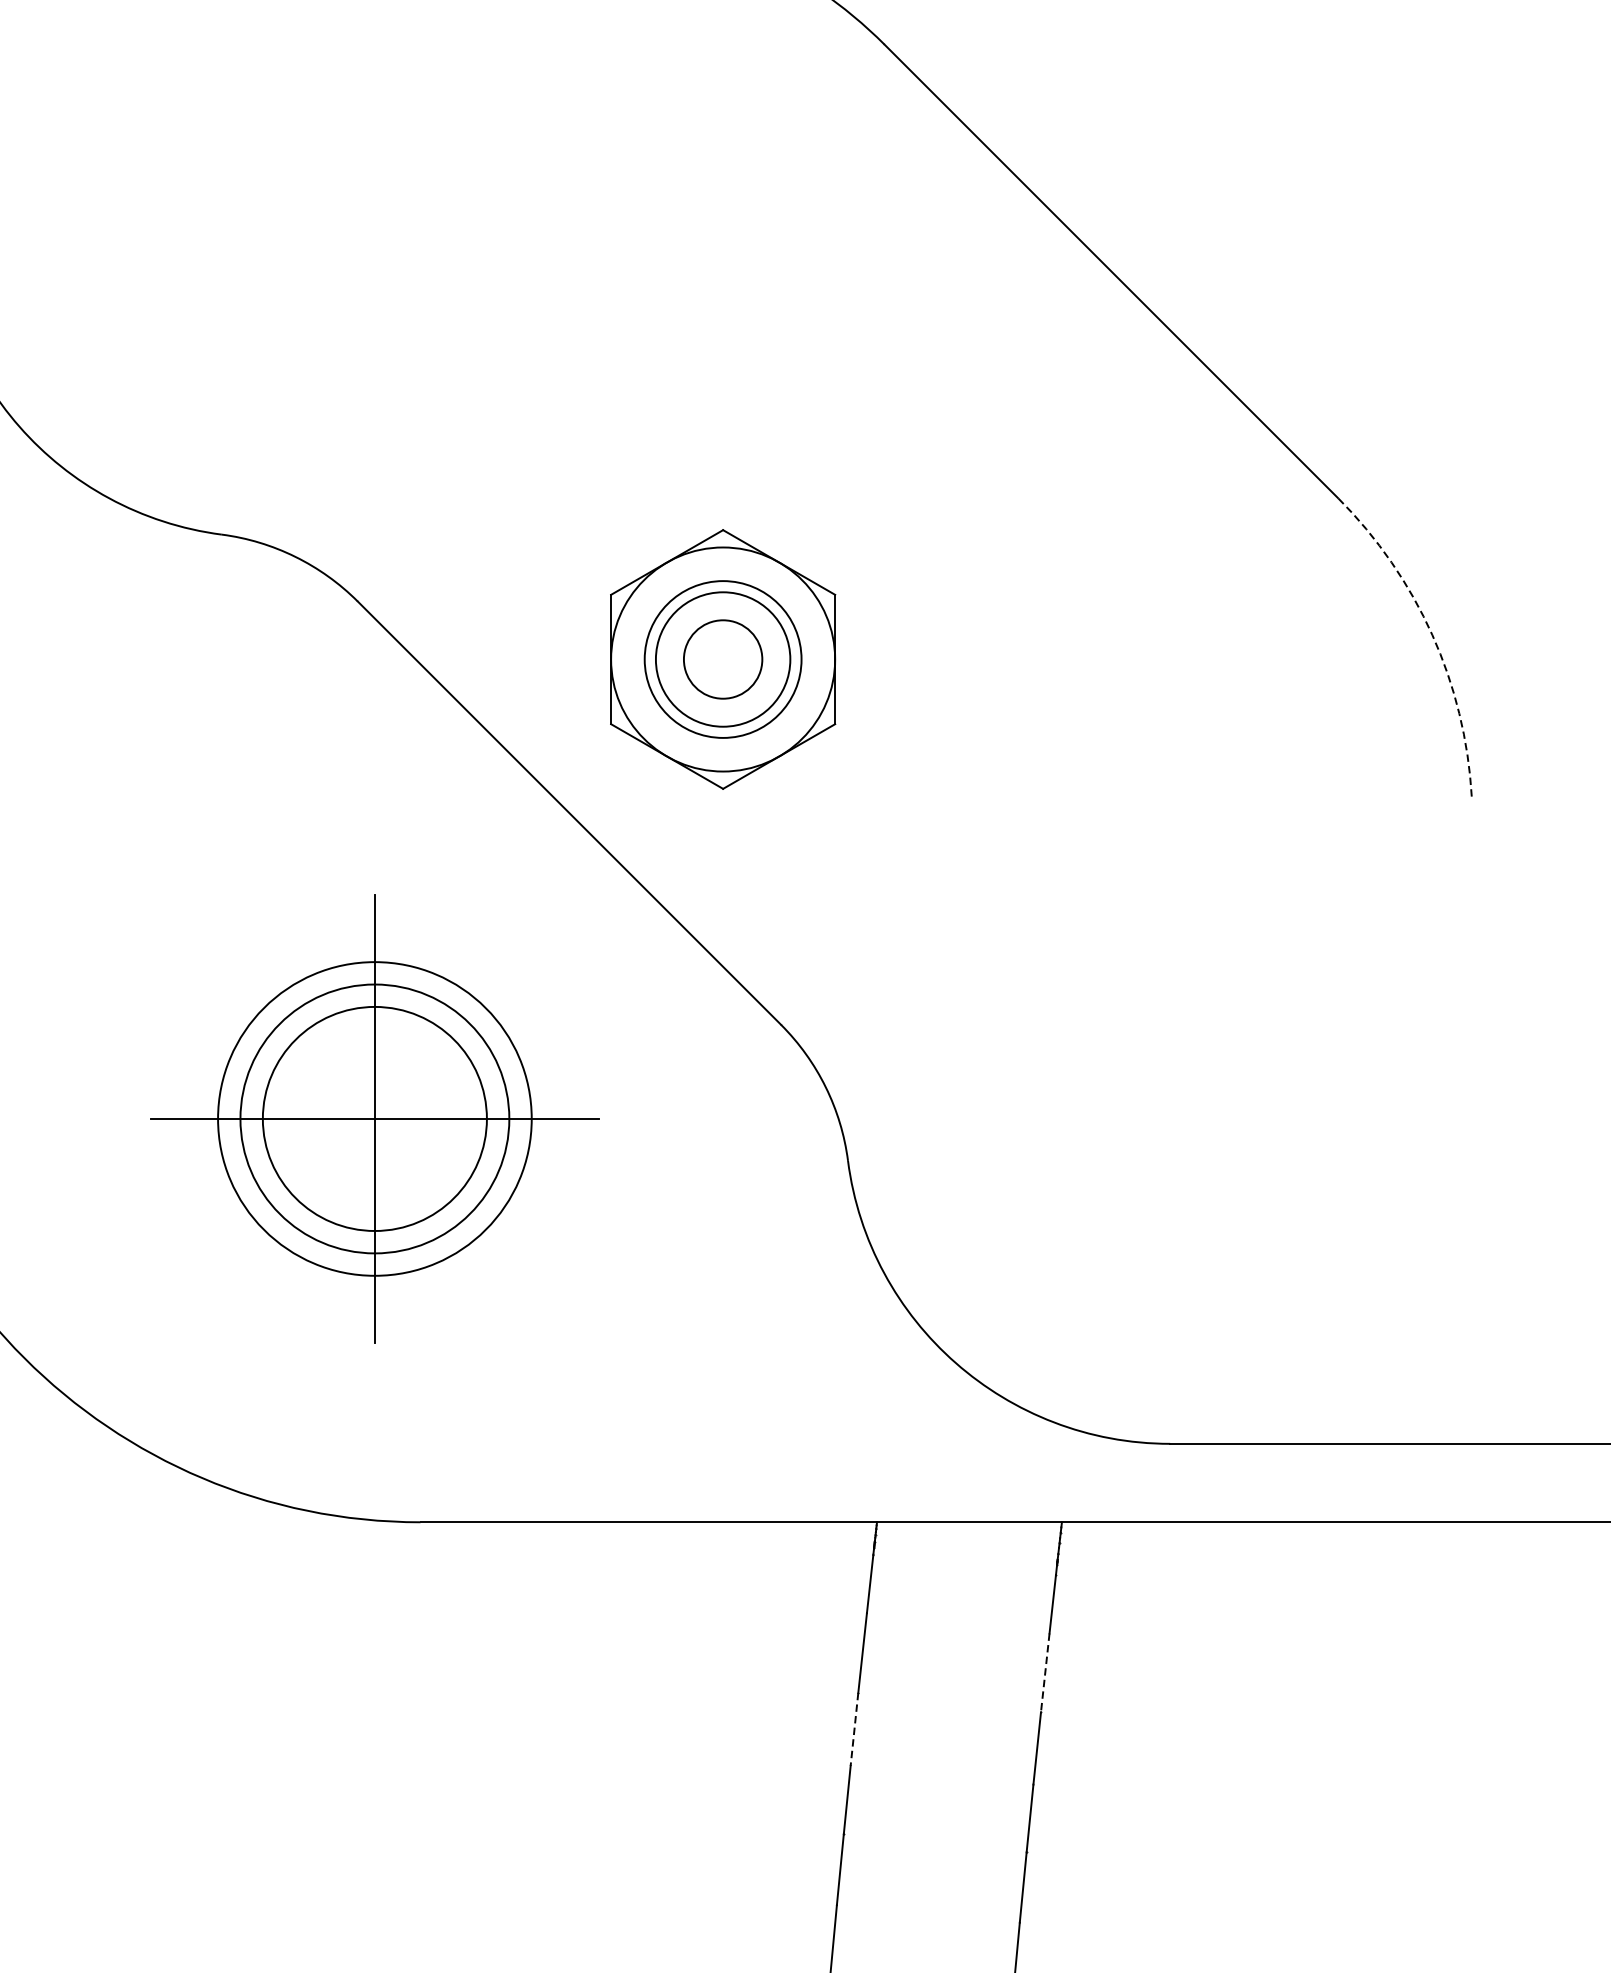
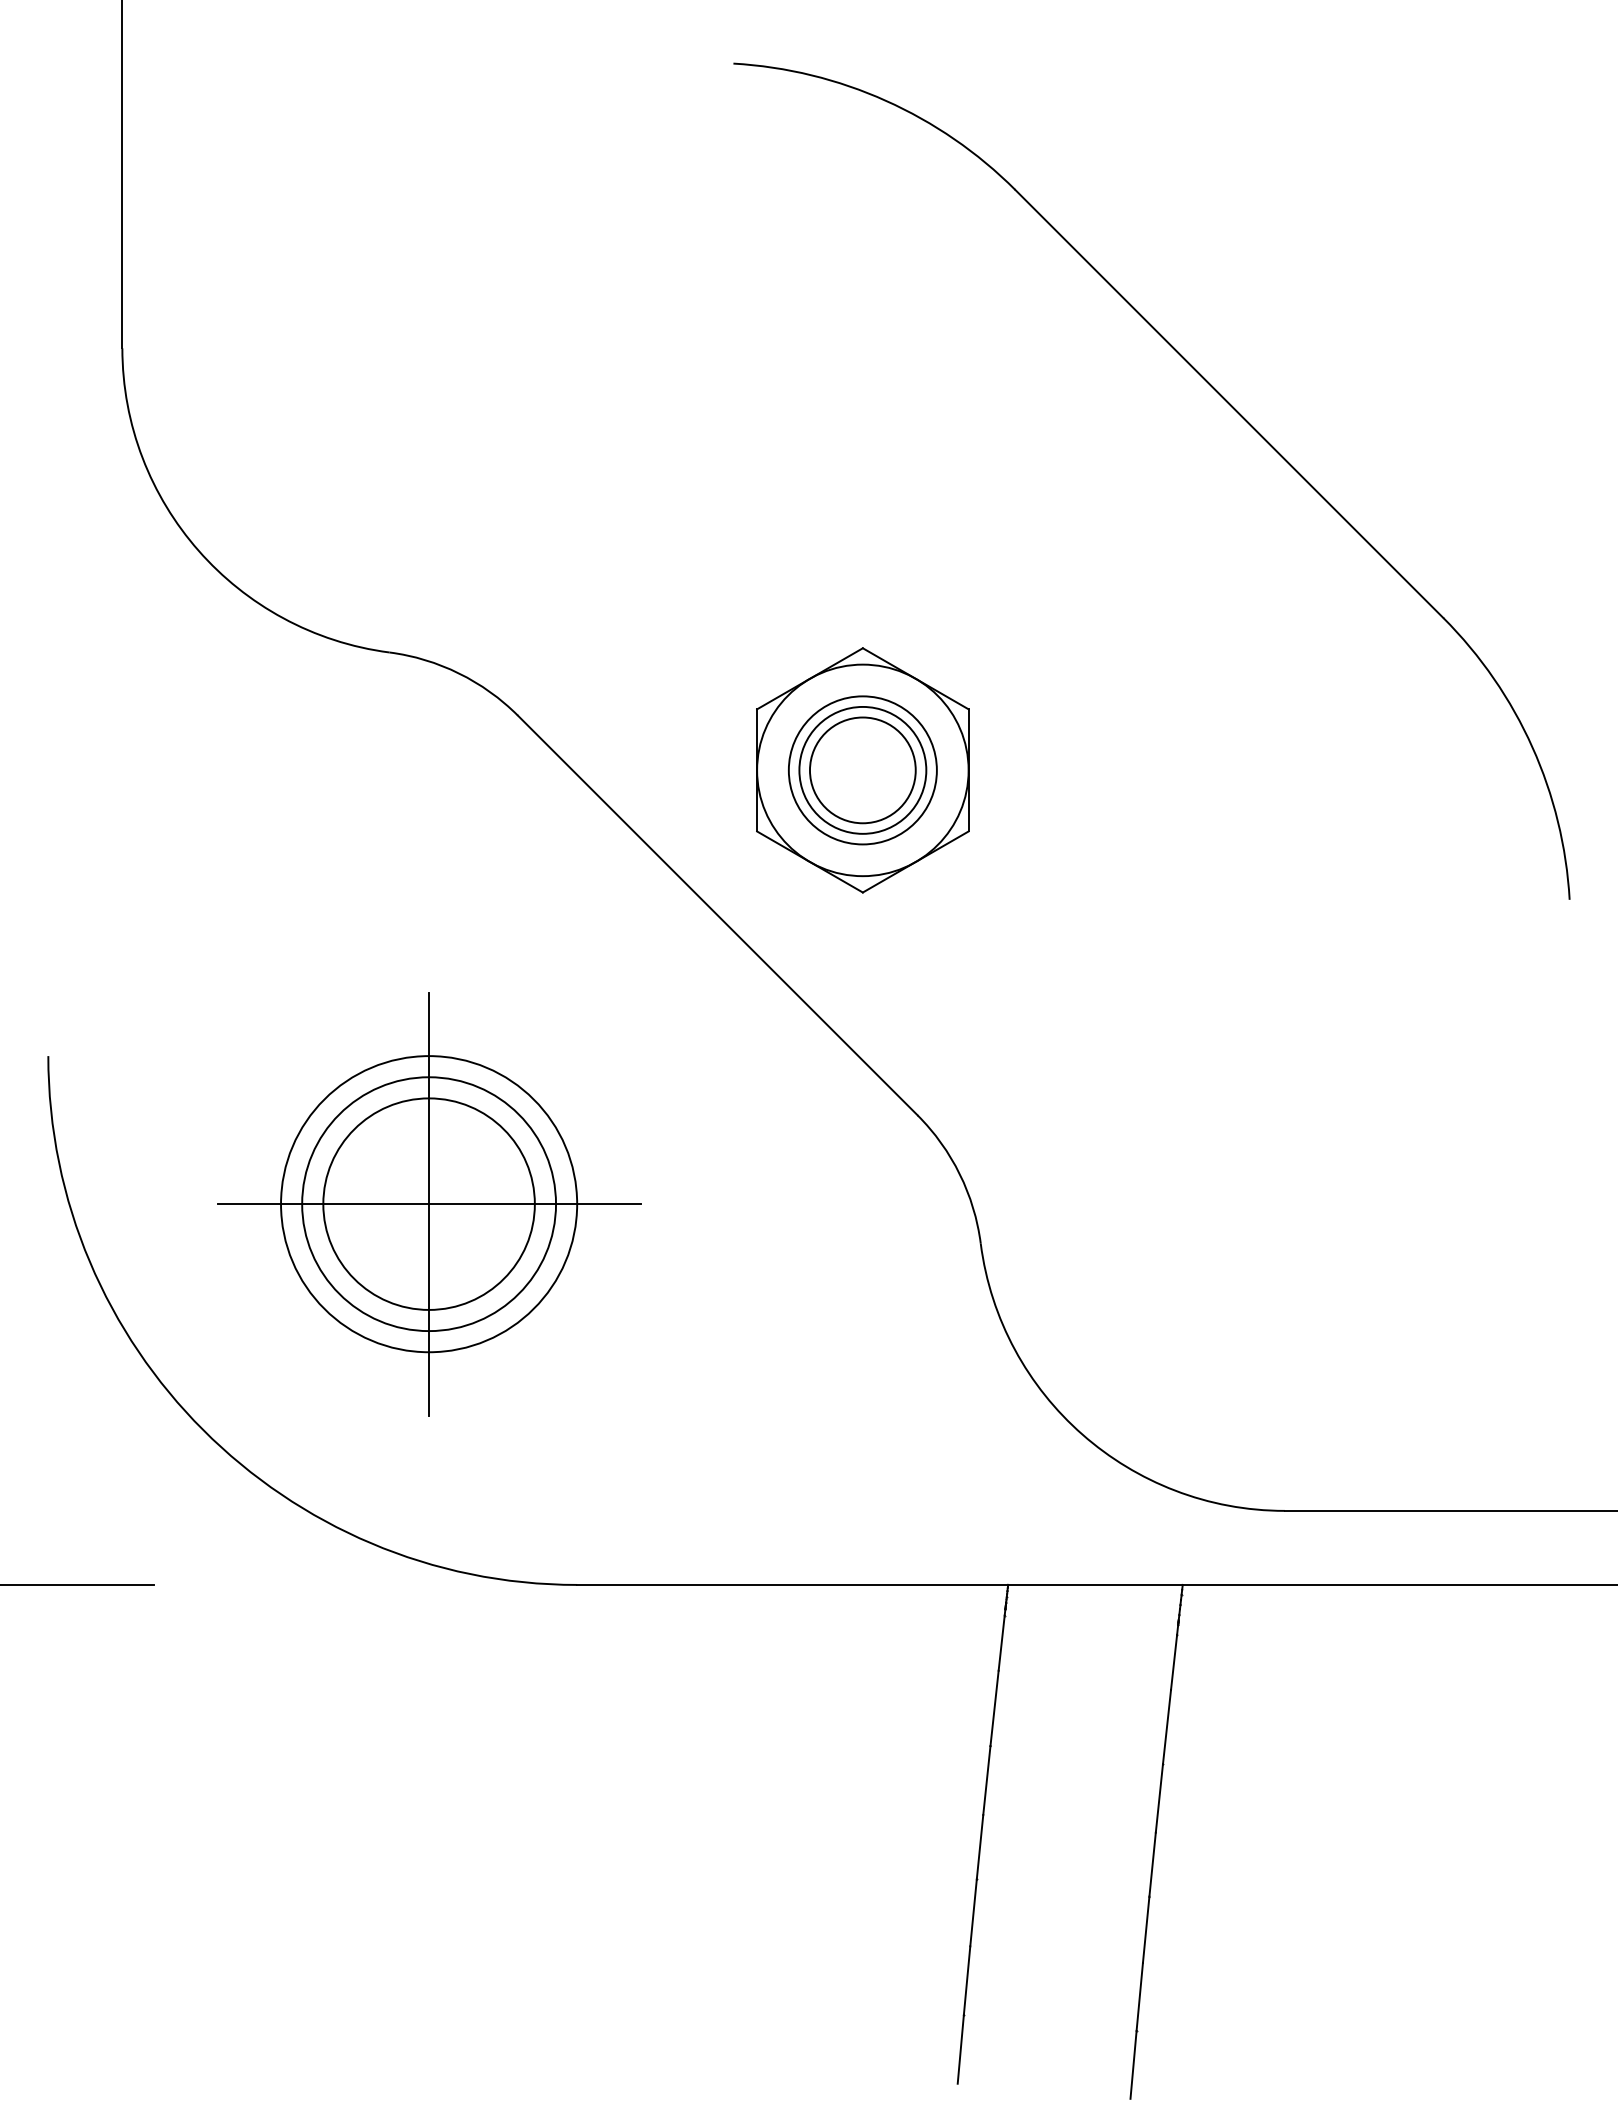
arc: (1432, 635) -> (1532, 747), dashed -> solid
circle: (722, 659) -> (862, 770), size x1.43
part: (375, 1119) -> (429, 1204), moved
line: (1044, 1673) -> (1166, 1727), dashed -> solid
line: (854, 1729) -> (986, 1780), dashed -> solid

